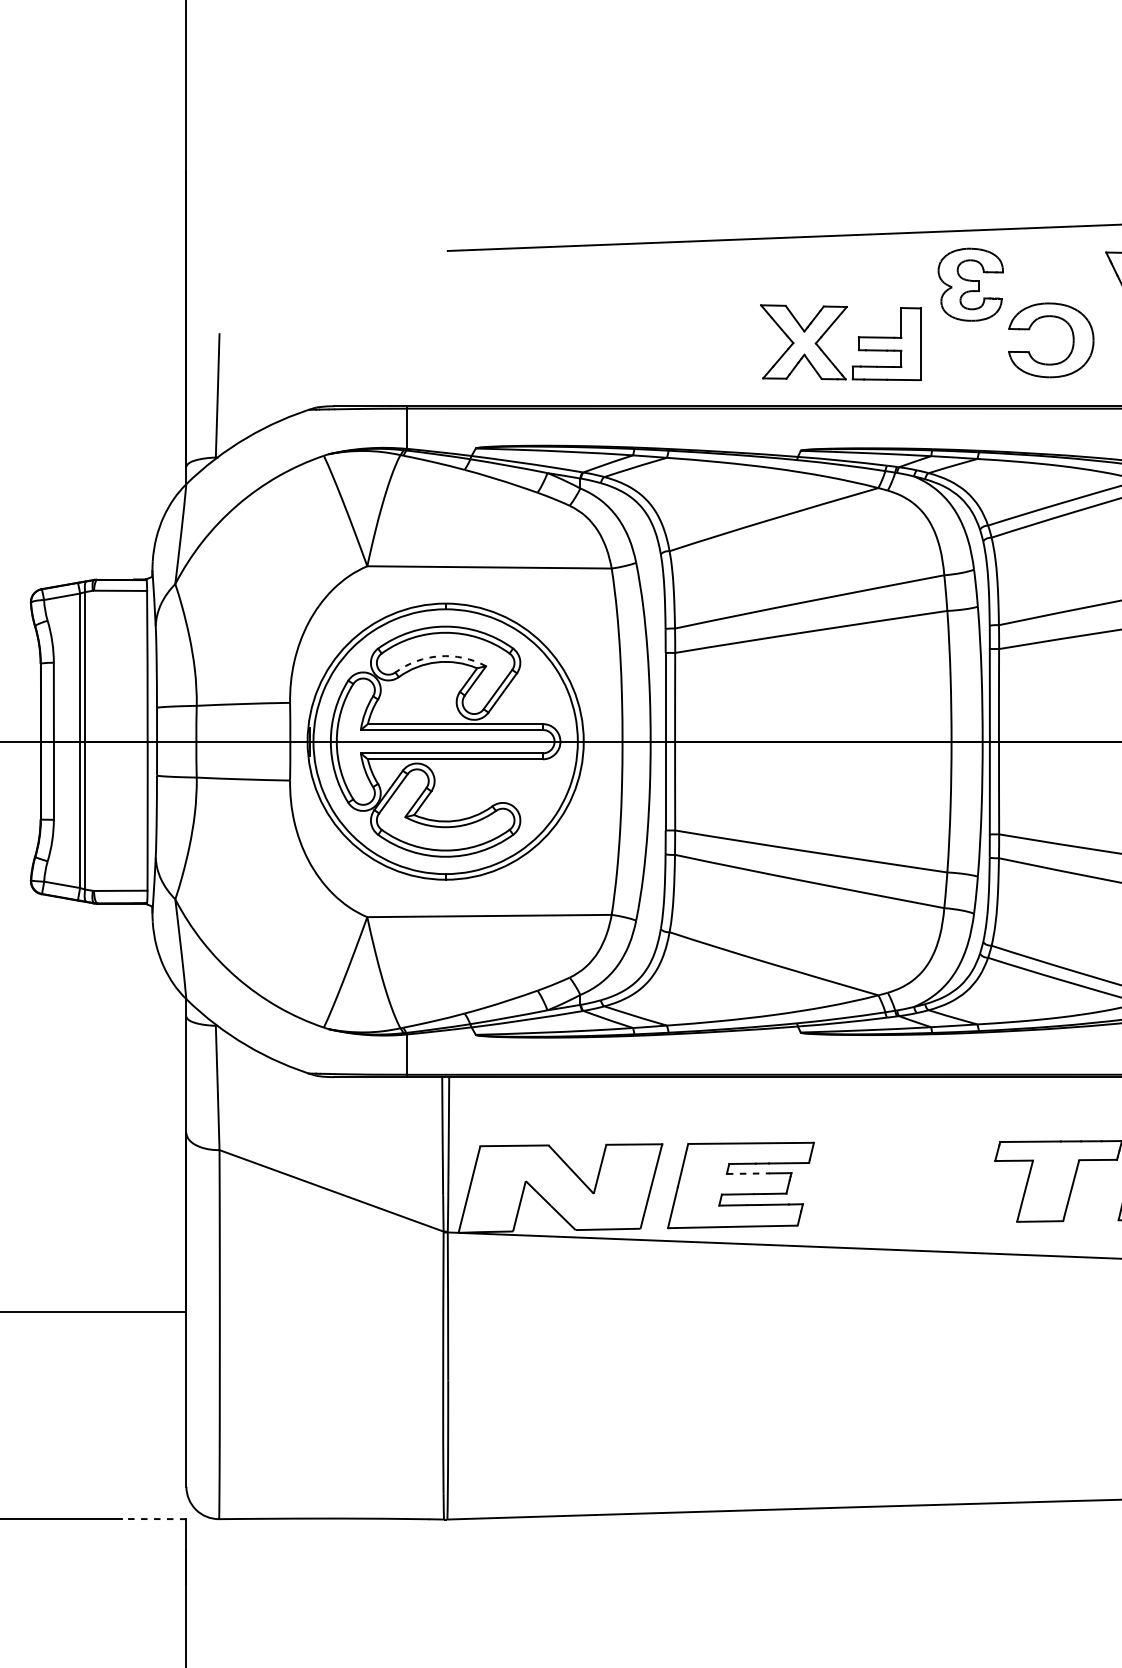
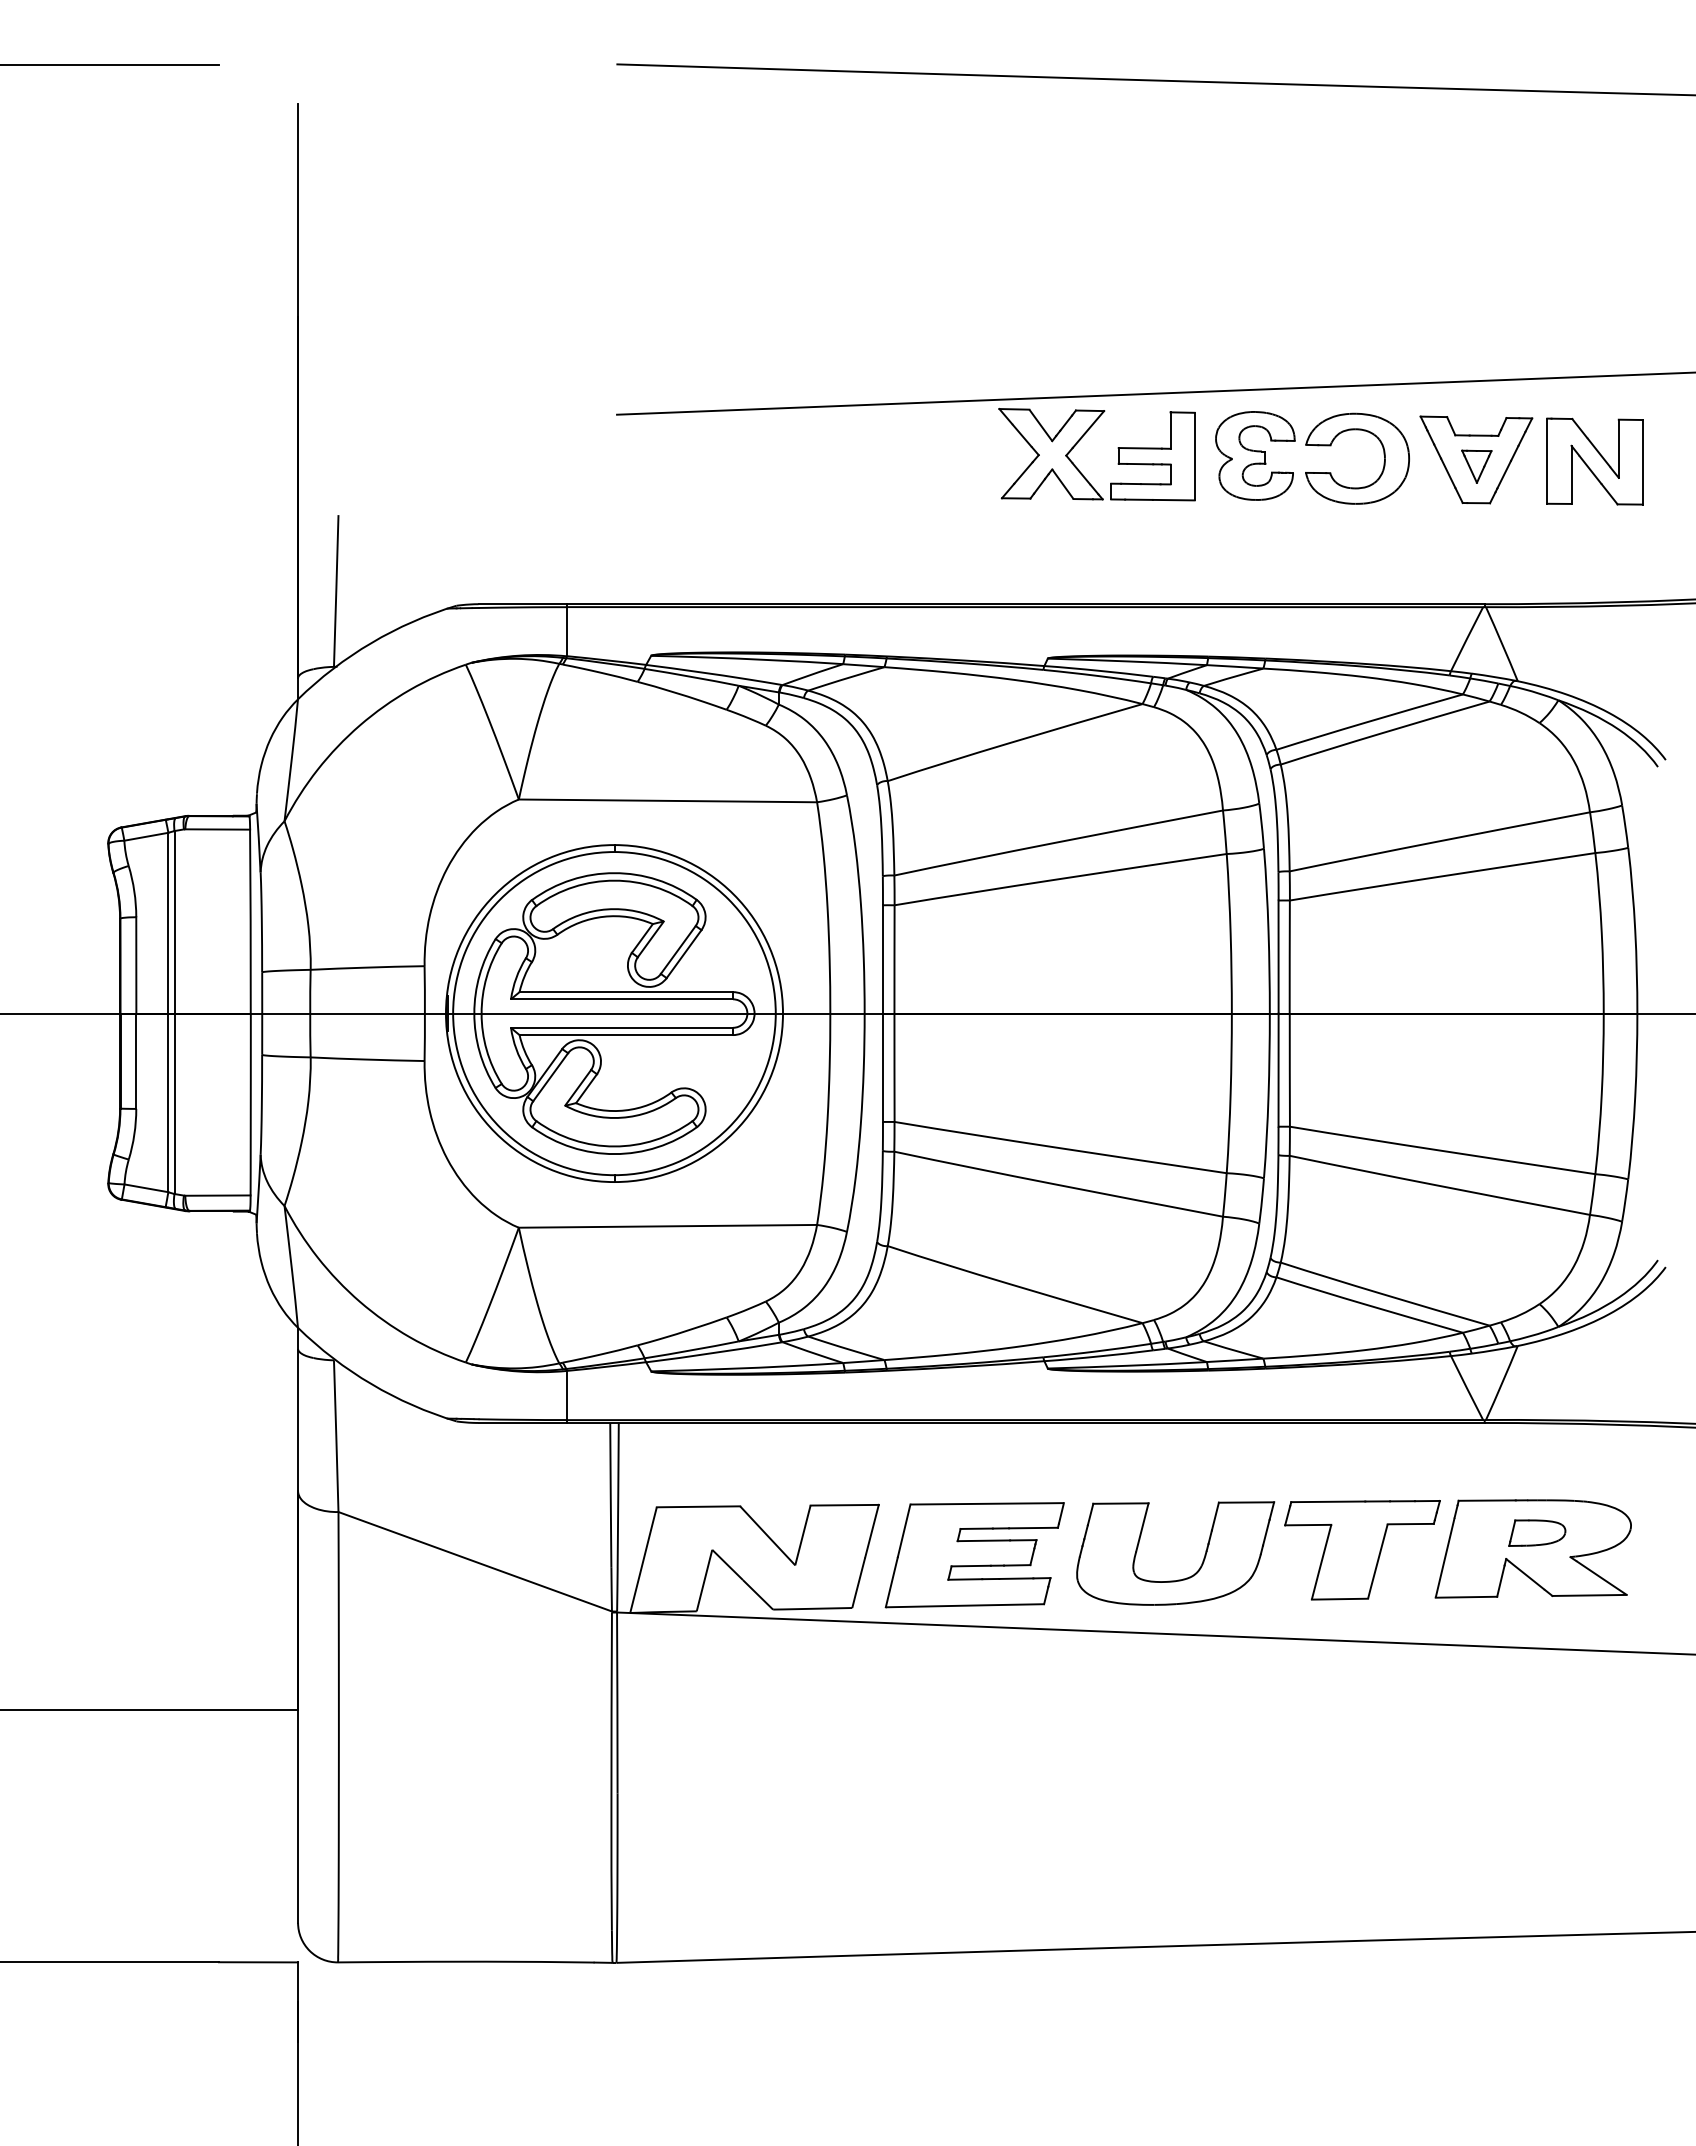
part: (828, 330) -> (1081, 439), moved
part: (1072, 336) -> (1383, 454), moved
arc: (439, 656) -> (607, 909), dashed -> solid
line: (748, 1173) -> (984, 1540), dashed -> solid
part: (907, 1205) -> (1178, 1579), added
line: (153, 1519) -> (258, 1962), dashed -> solid

